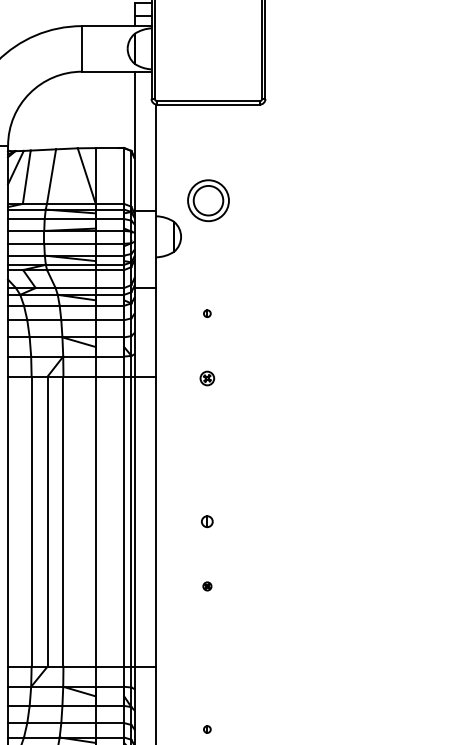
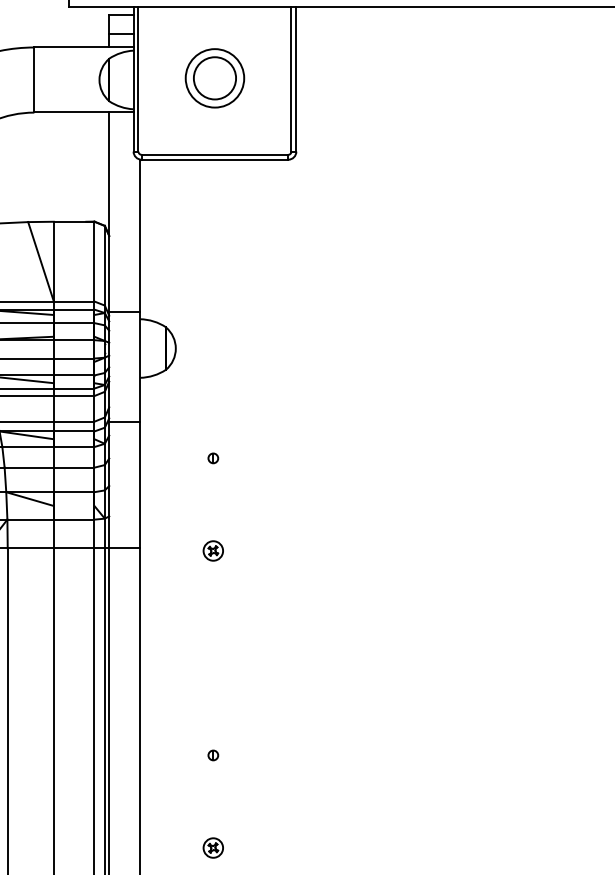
part: (208, 200) -> (214, 78), moved
part: (207, 521) -> (213, 755), size x0.62
part: (207, 586) -> (213, 848), size x1.67

